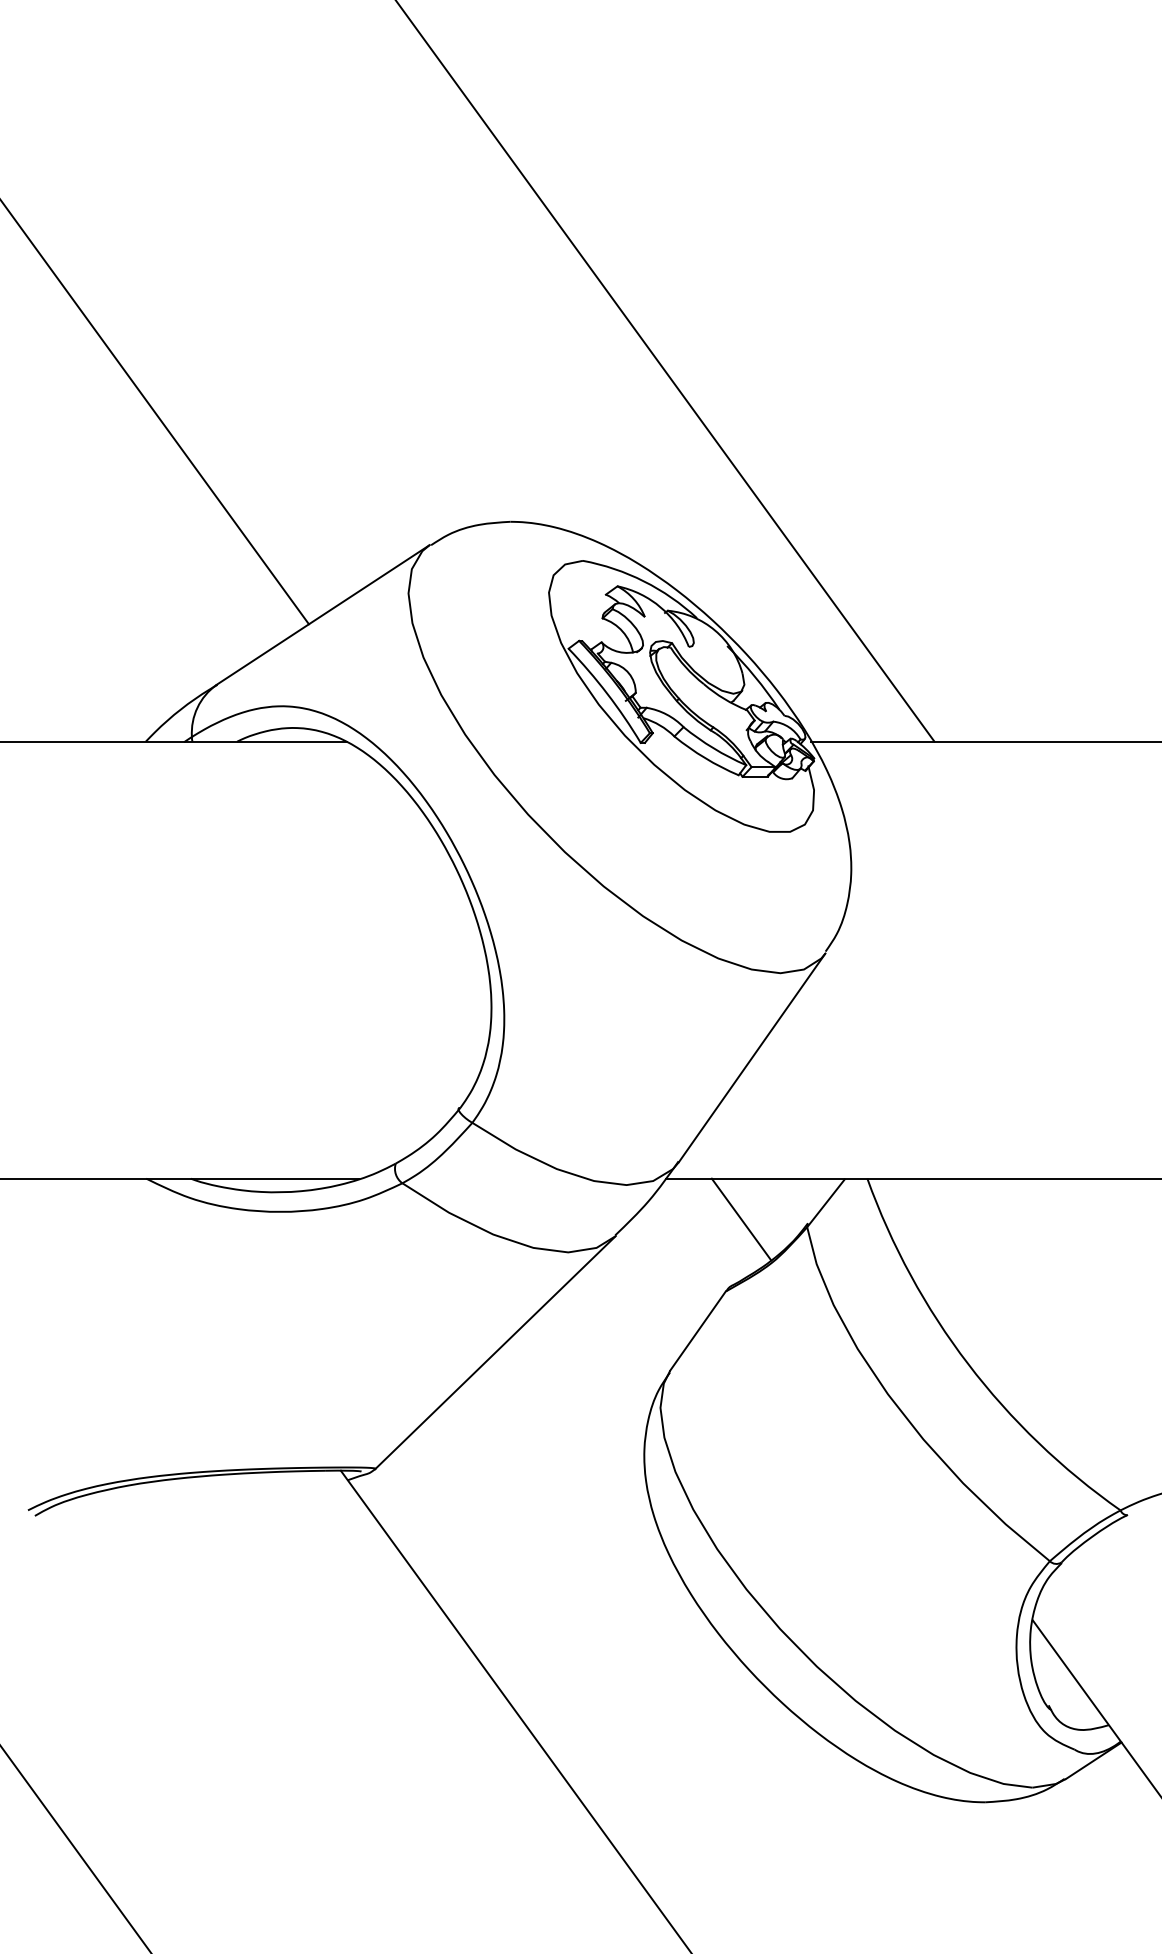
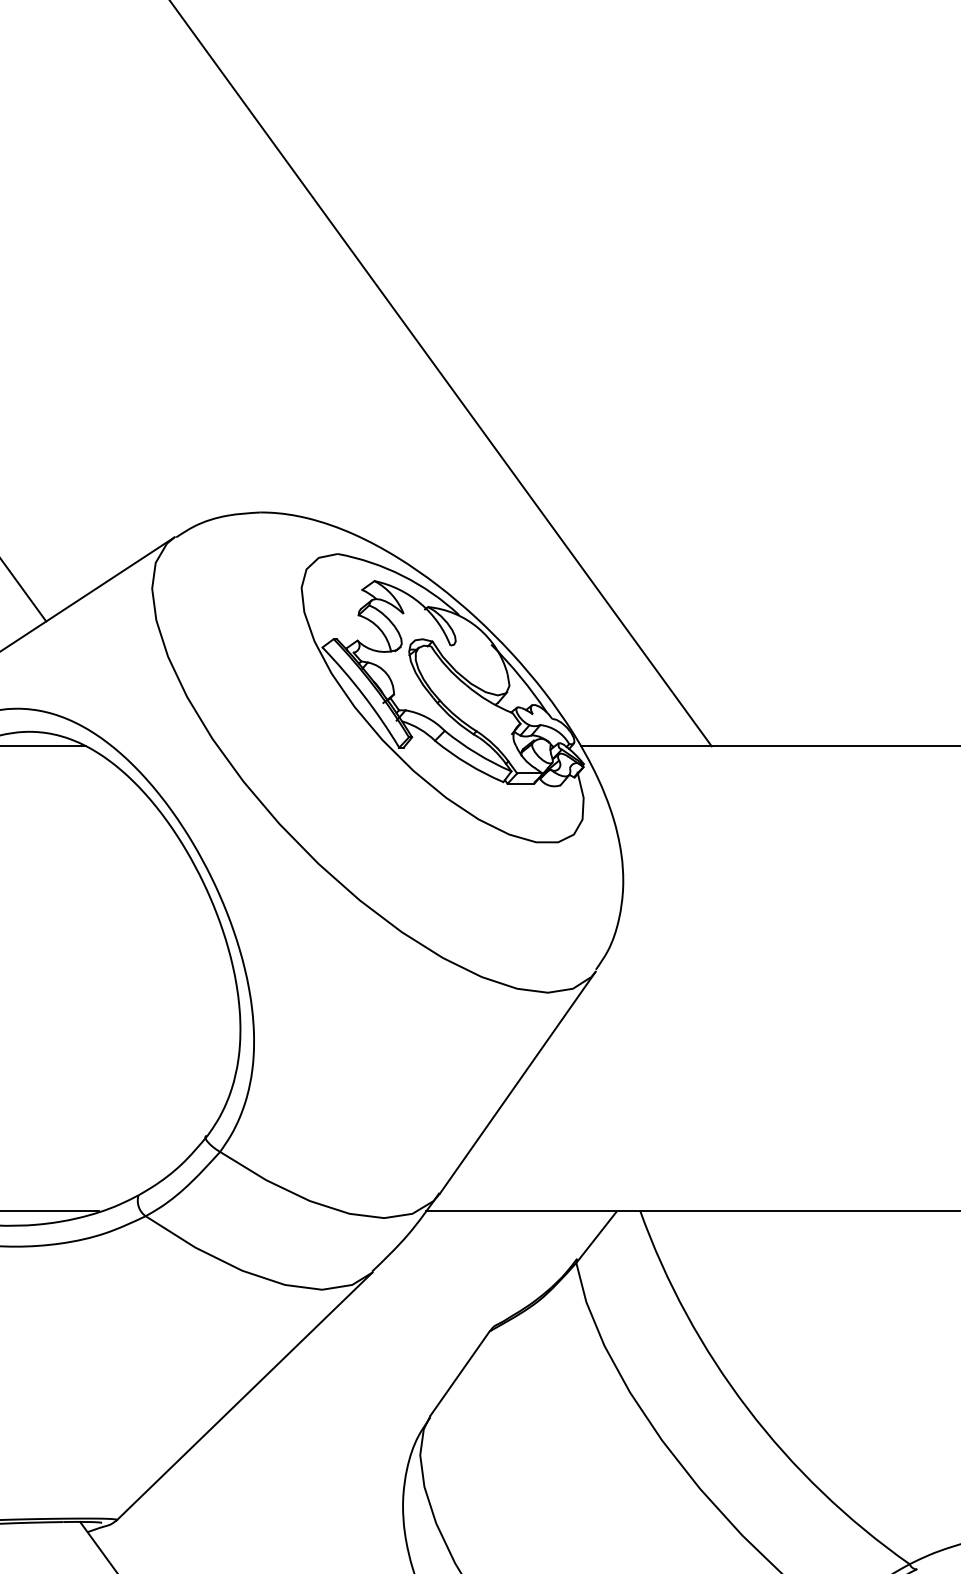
line: (741, 1219) -> (506, 1254), removed

